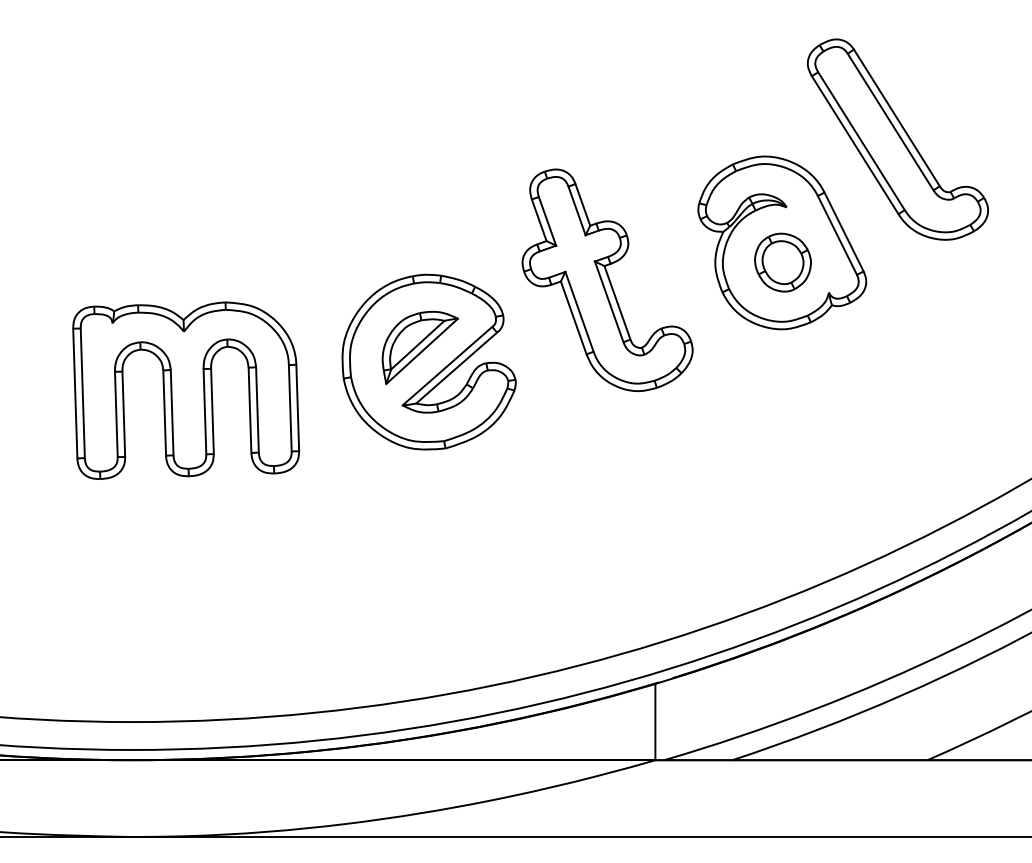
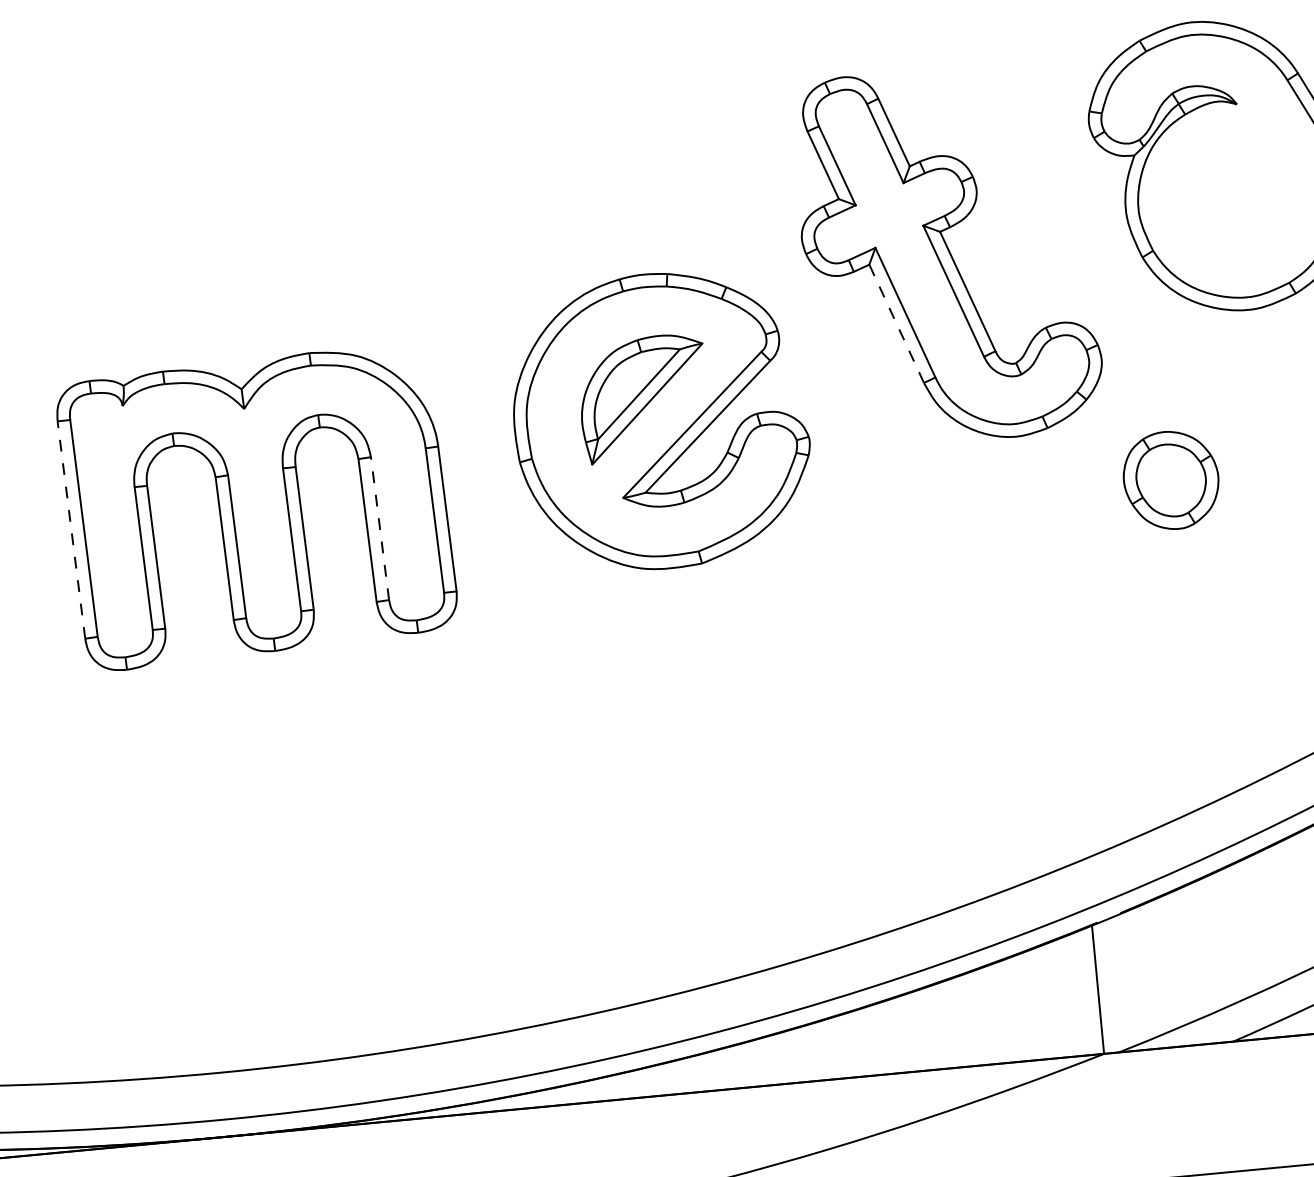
part: (782, 262) -> (1170, 480), moved
line: (573, 317) -> (896, 323), solid -> dashed
line: (75, 393) -> (71, 529), solid -> dashed
line: (257, 409) -> (380, 527), solid -> dashed

